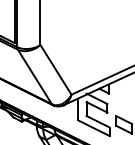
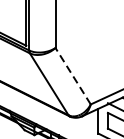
line: (55, 69) -> (72, 75), solid -> dashed

